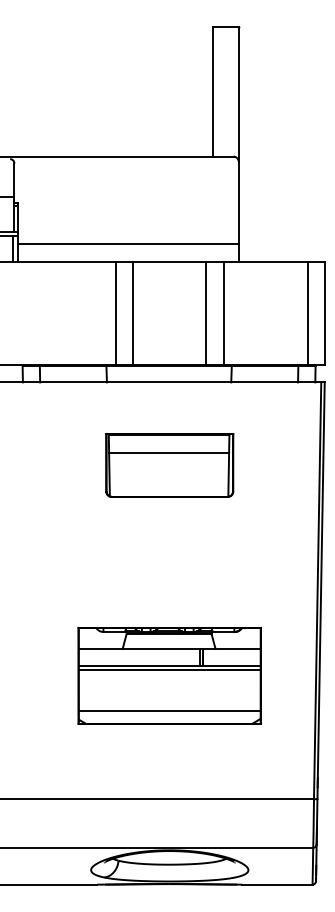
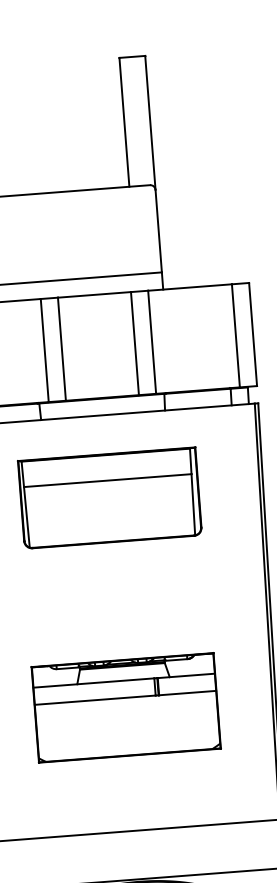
part: (169, 465) -> (109, 498), size x1.4
line: (169, 670) -> (125, 702), removed
line: (169, 710) -> (128, 742), removed

